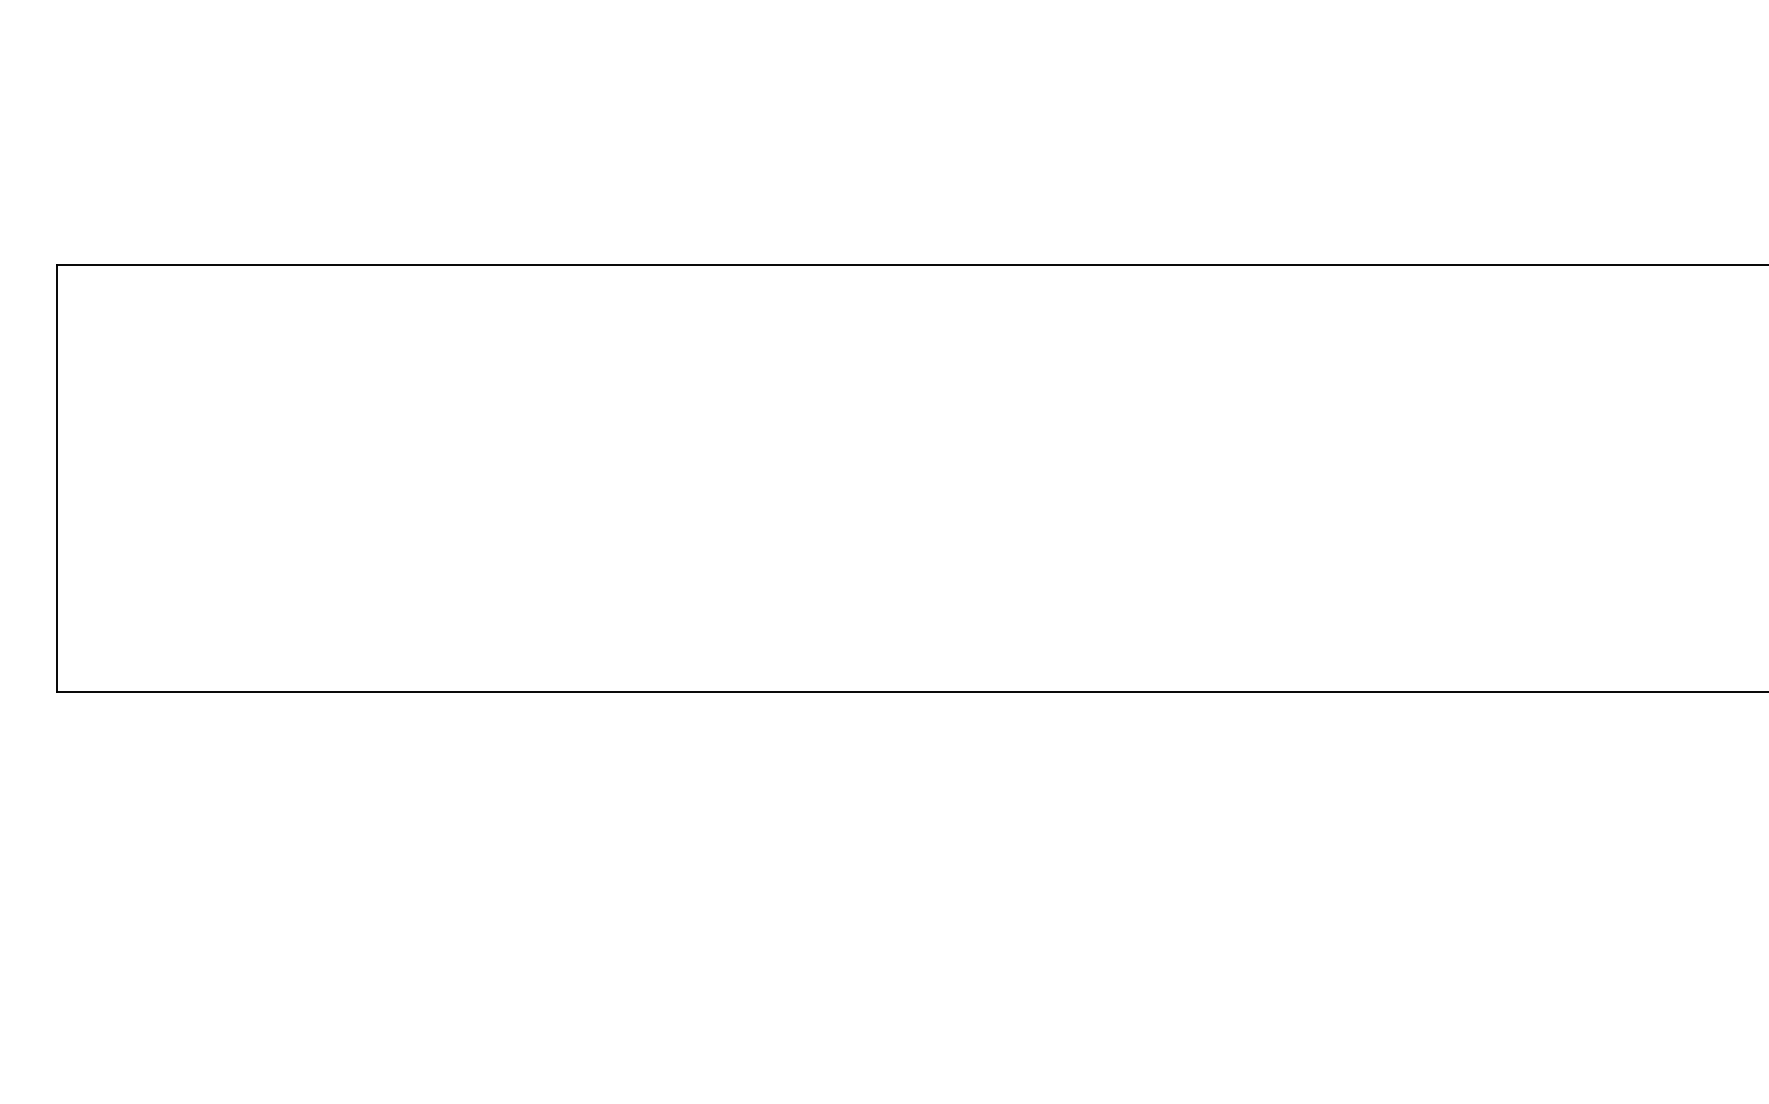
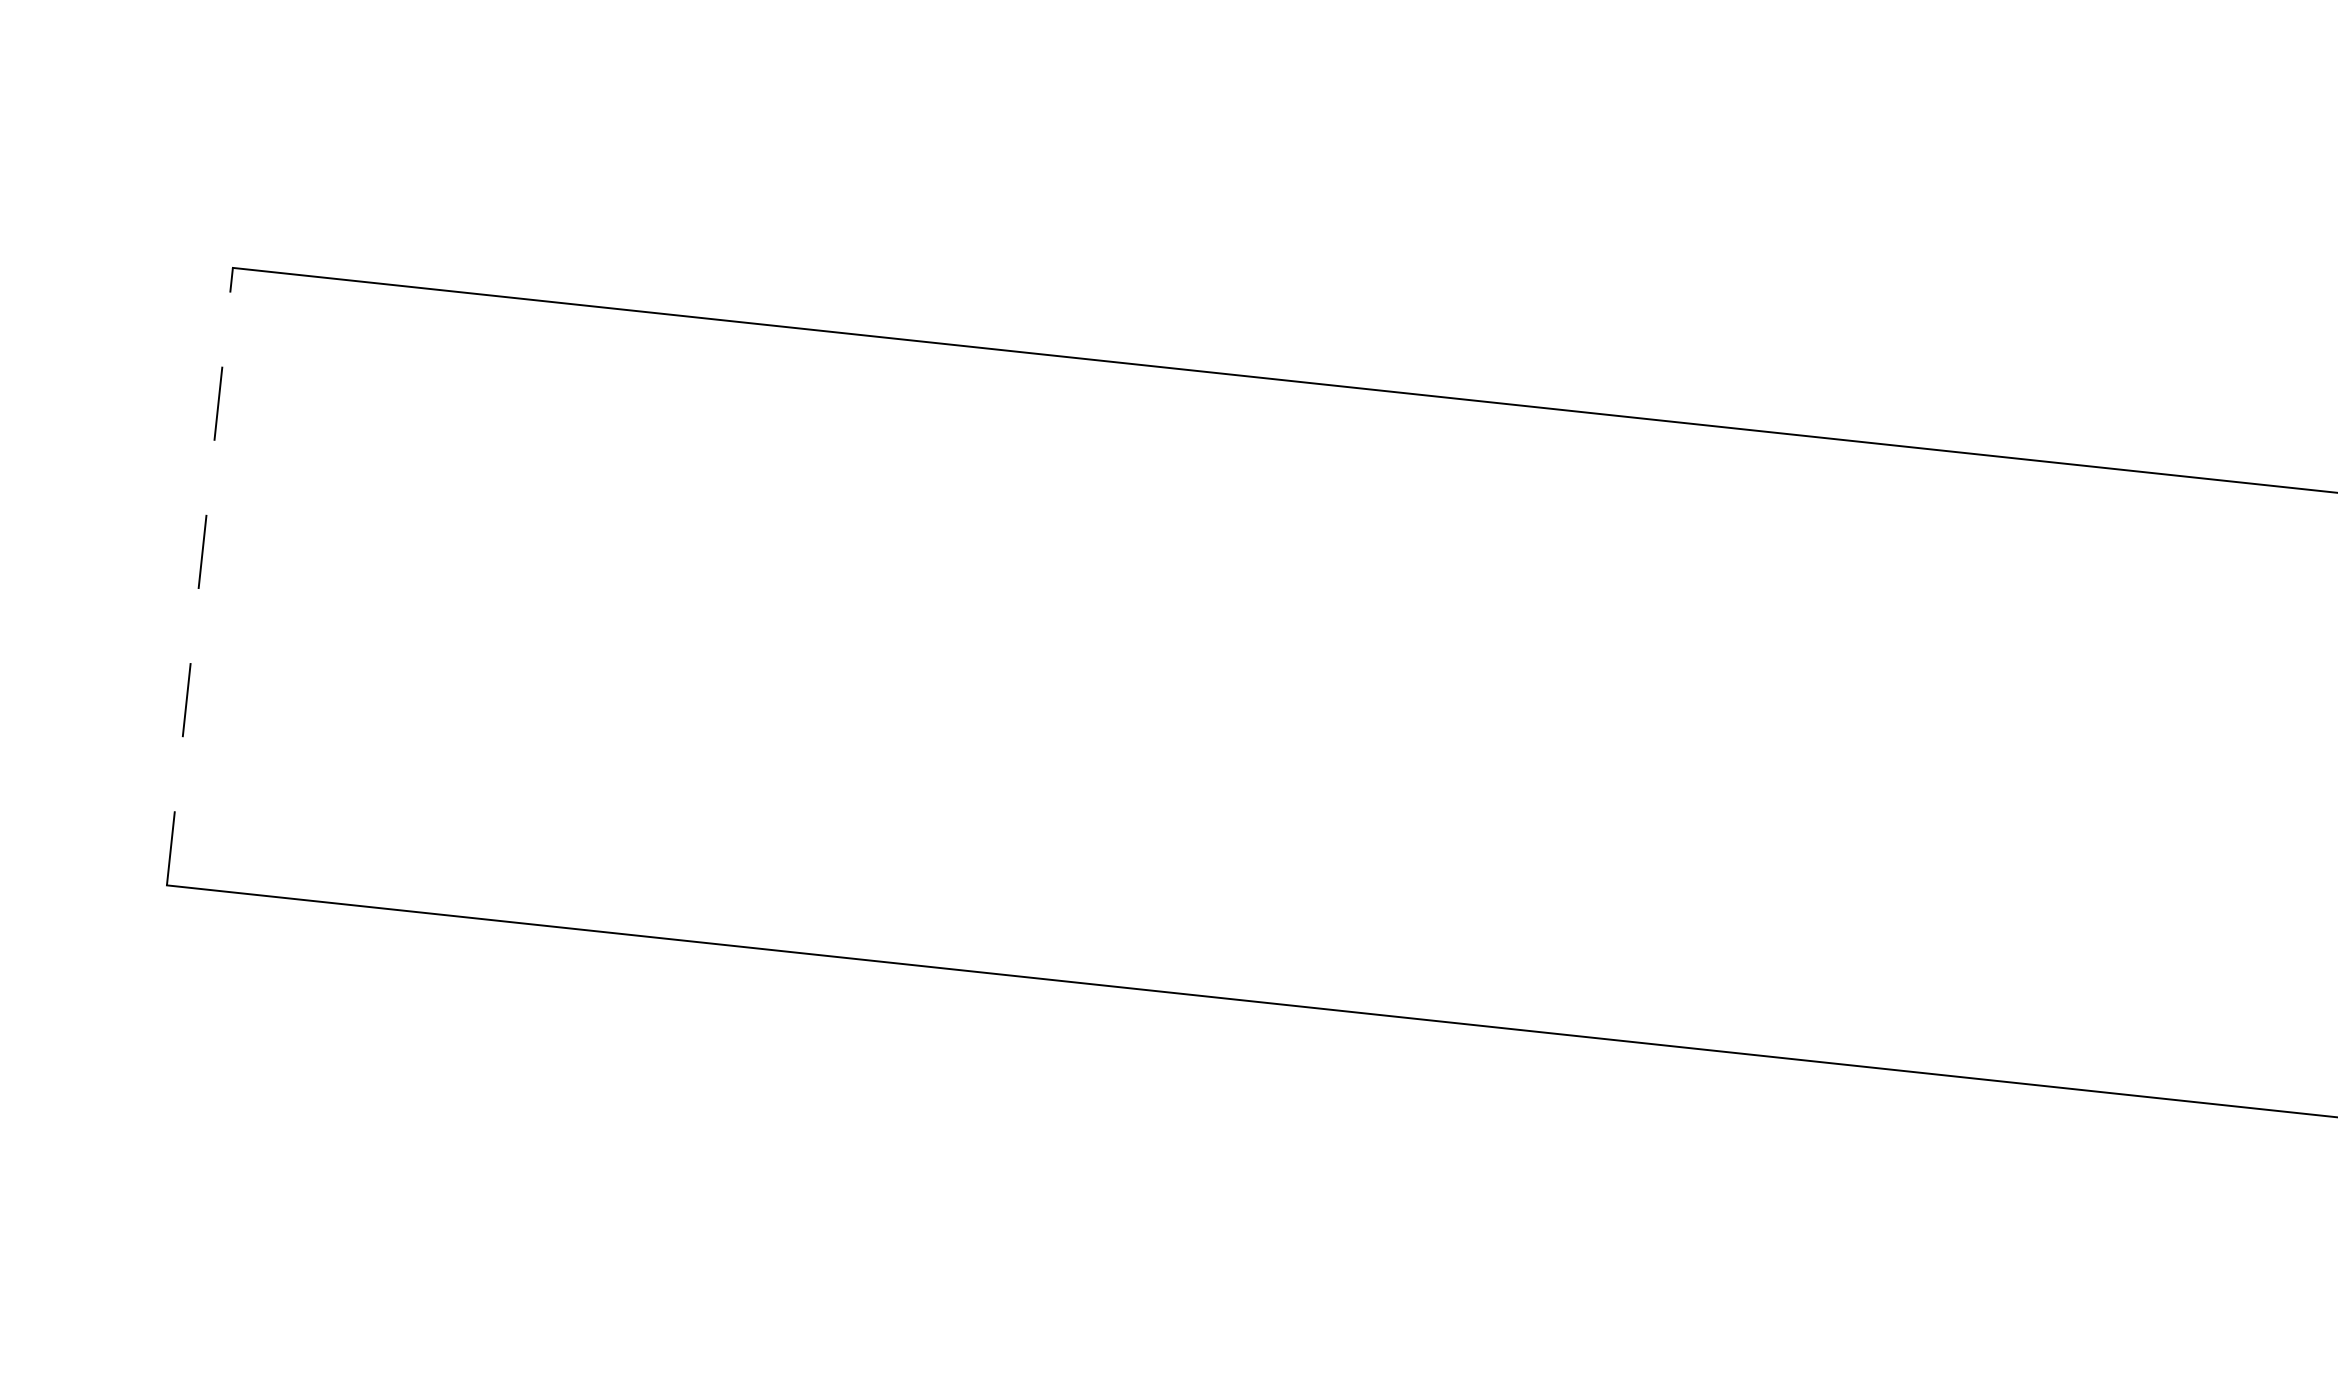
line: (56, 478) -> (199, 576), solid -> dashed

